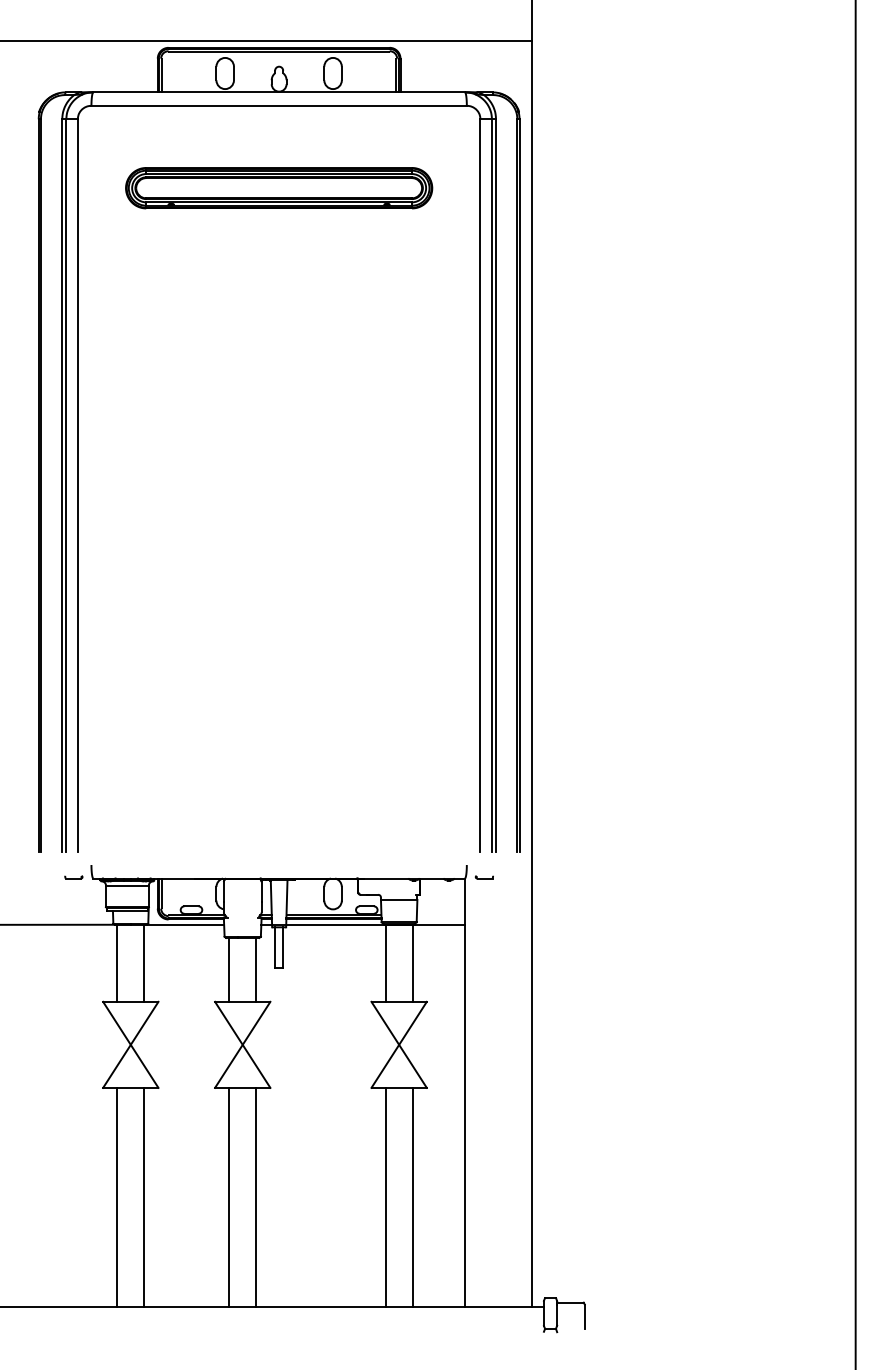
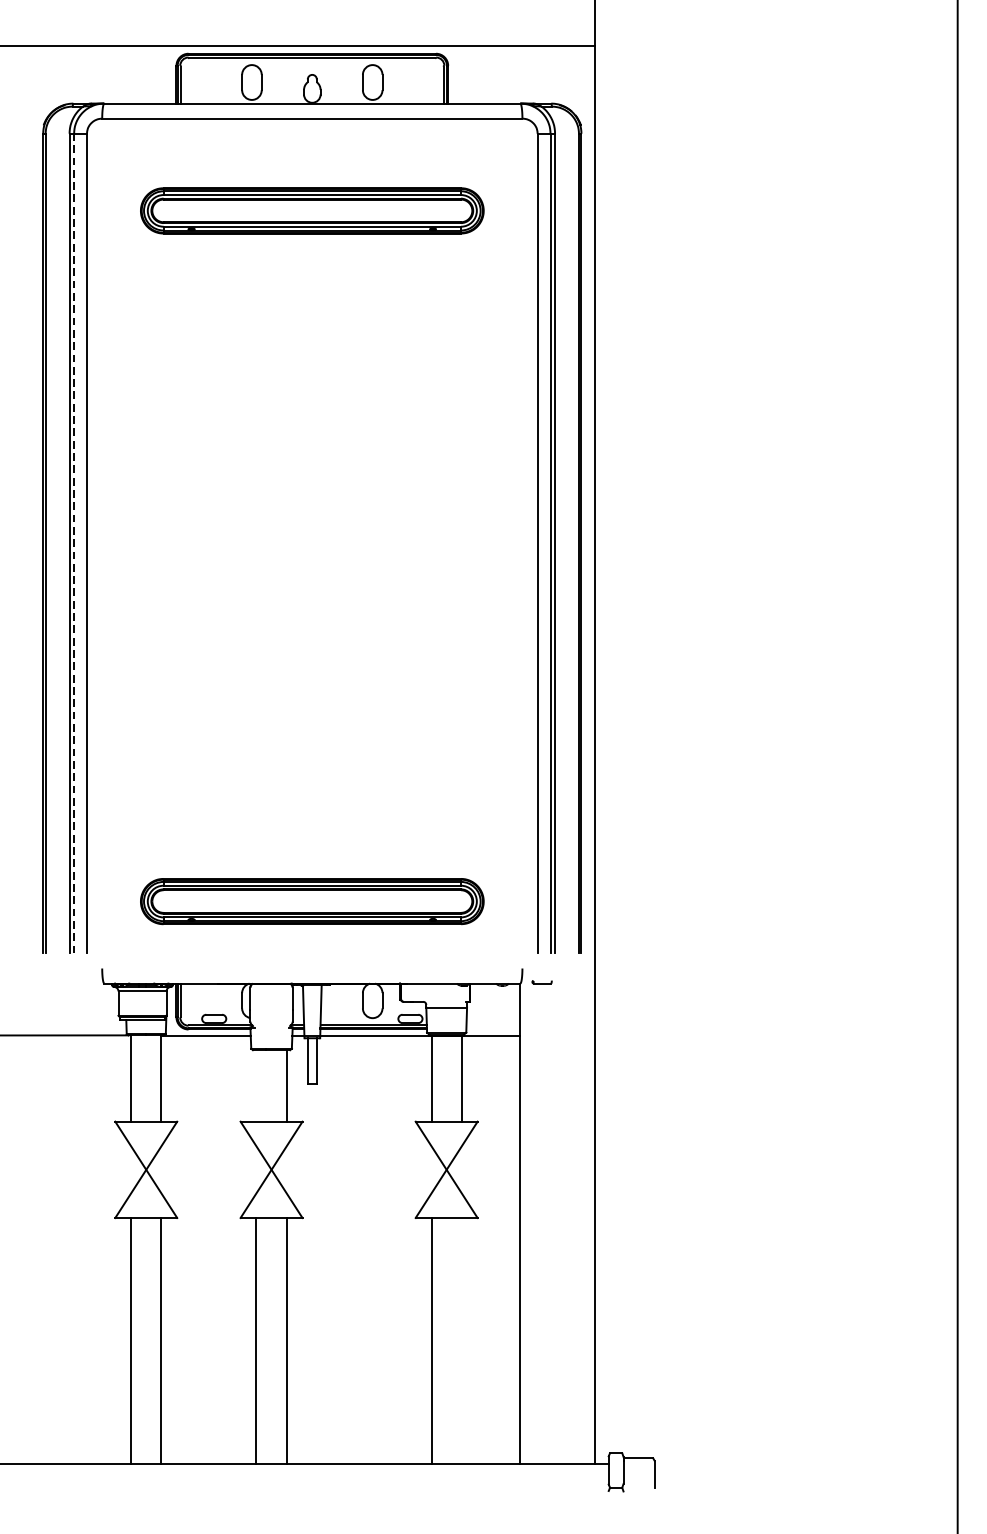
line: (66, 484) -> (74, 542), solid -> dashed
part: (279, 805) -> (312, 901), added
part: (73, 877) -> (82, 982), removed
line: (229, 969) -> (256, 1085), removed
line: (412, 1197) -> (461, 1340), removed

